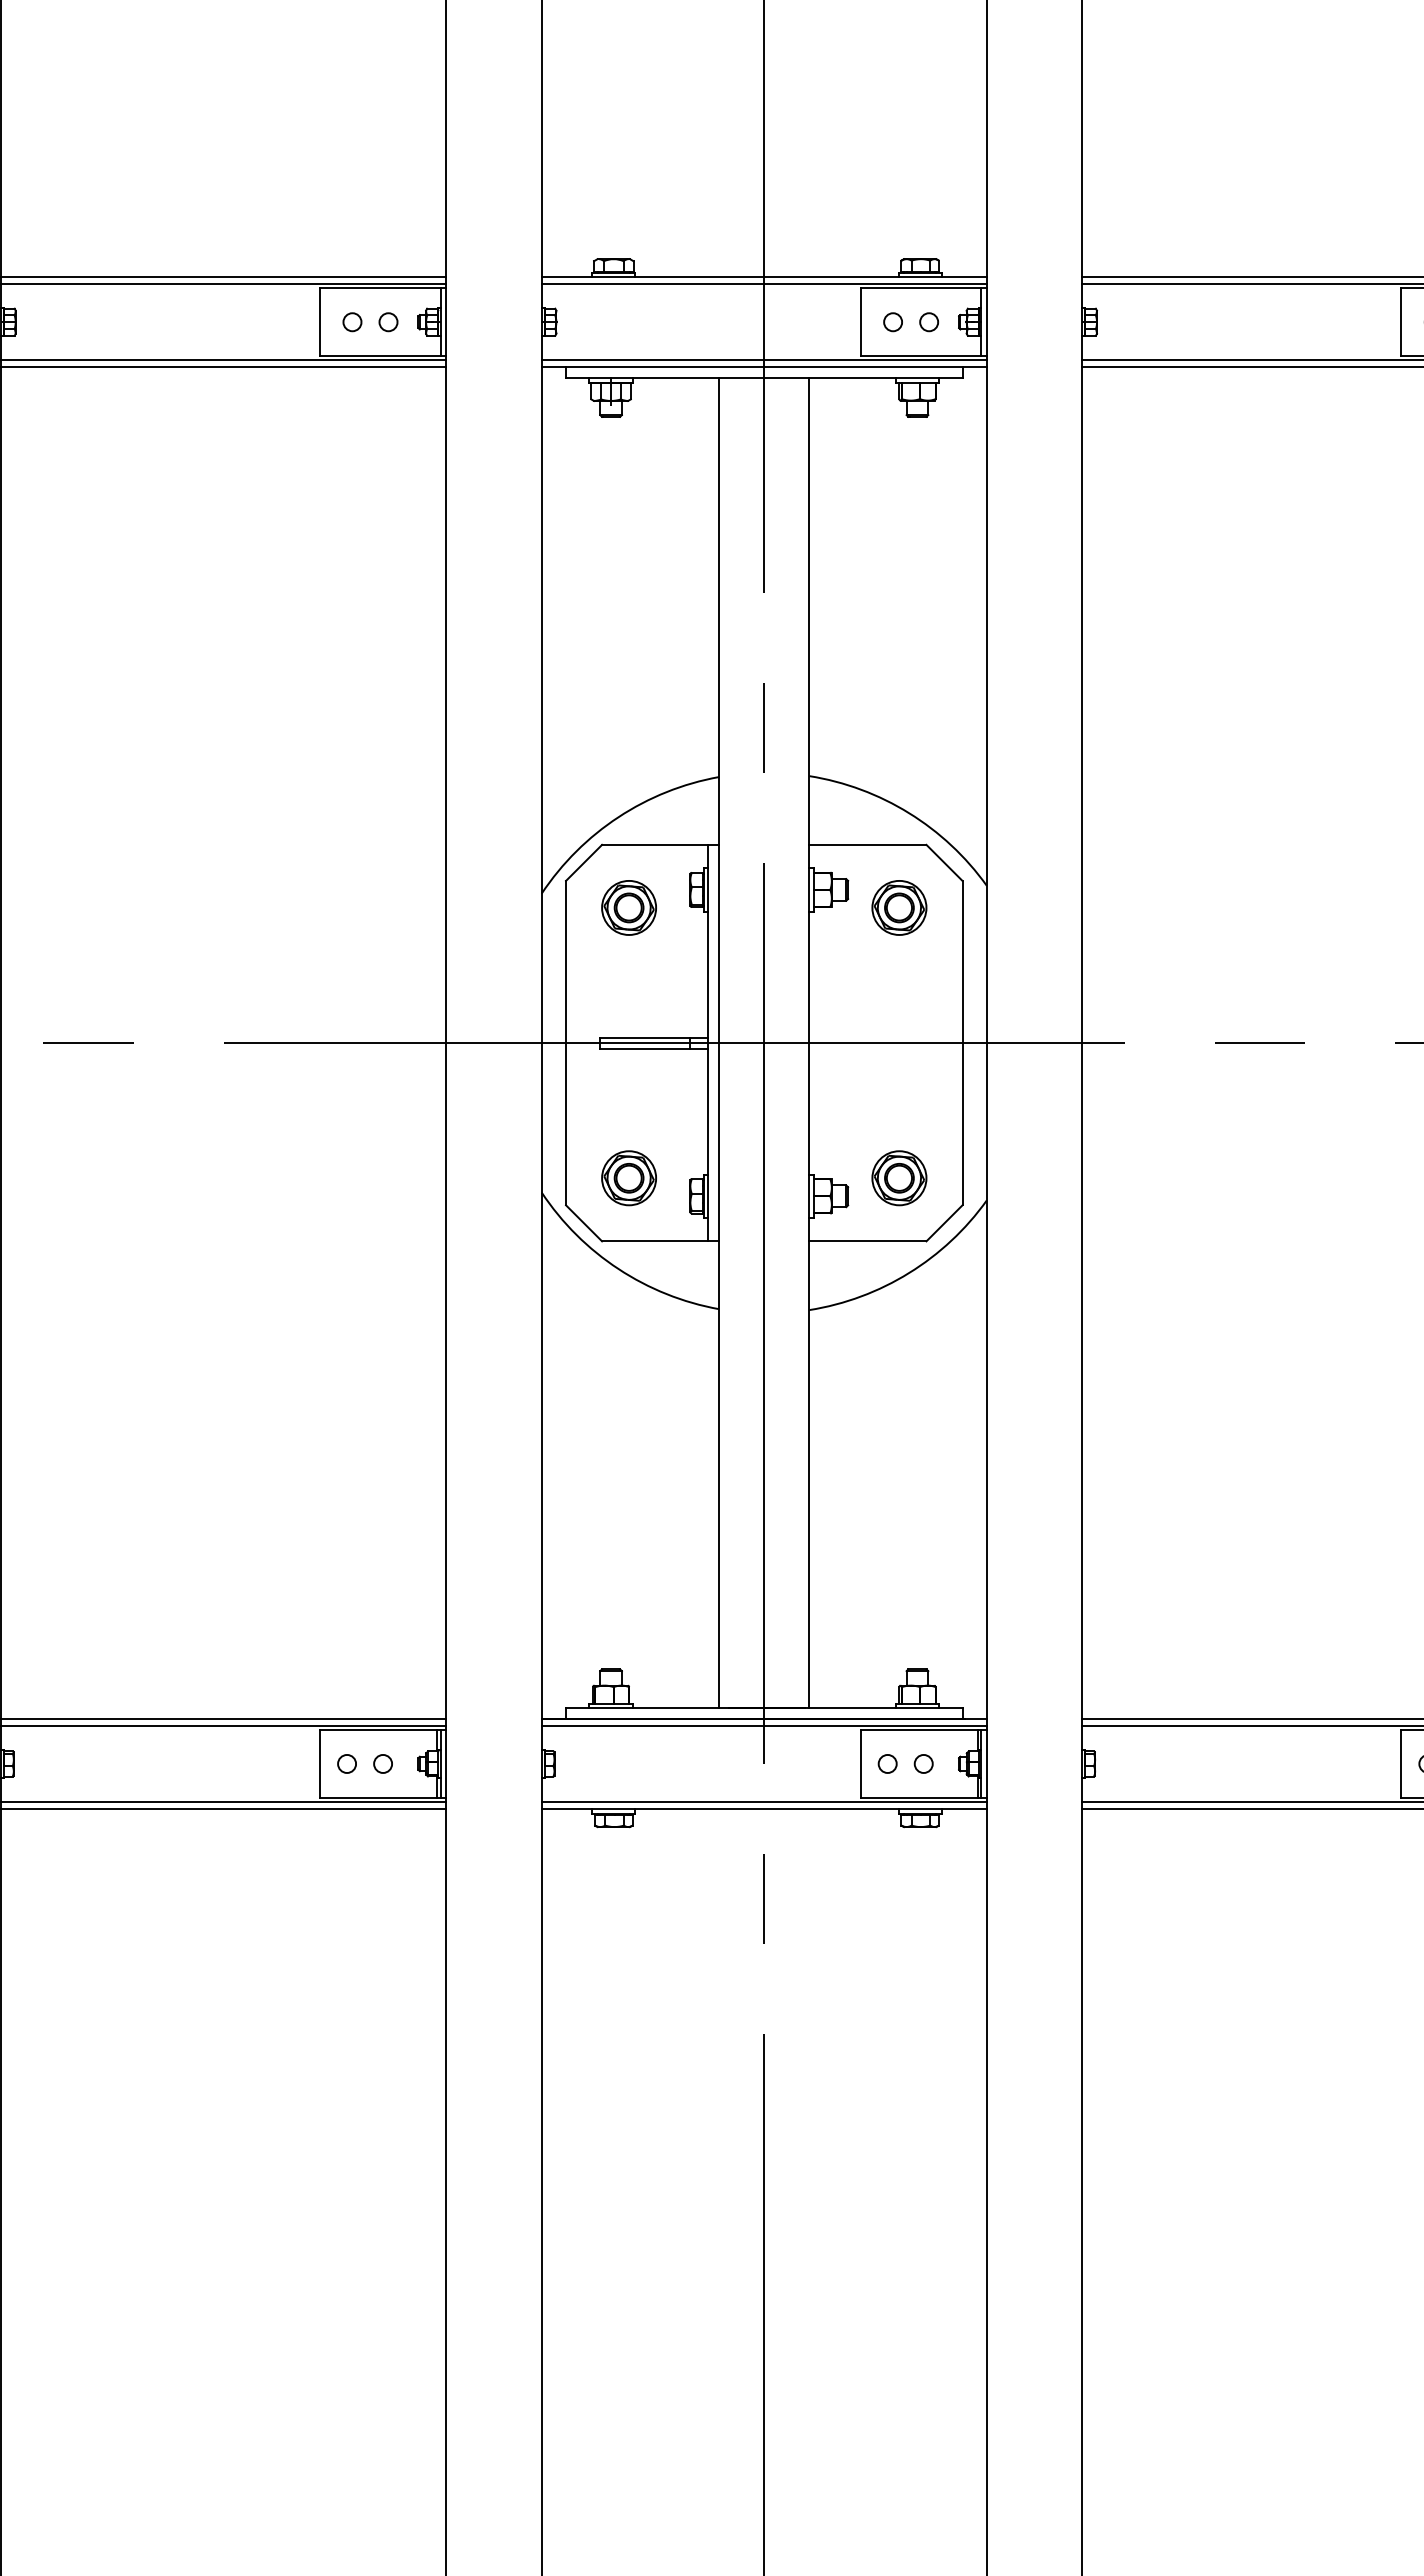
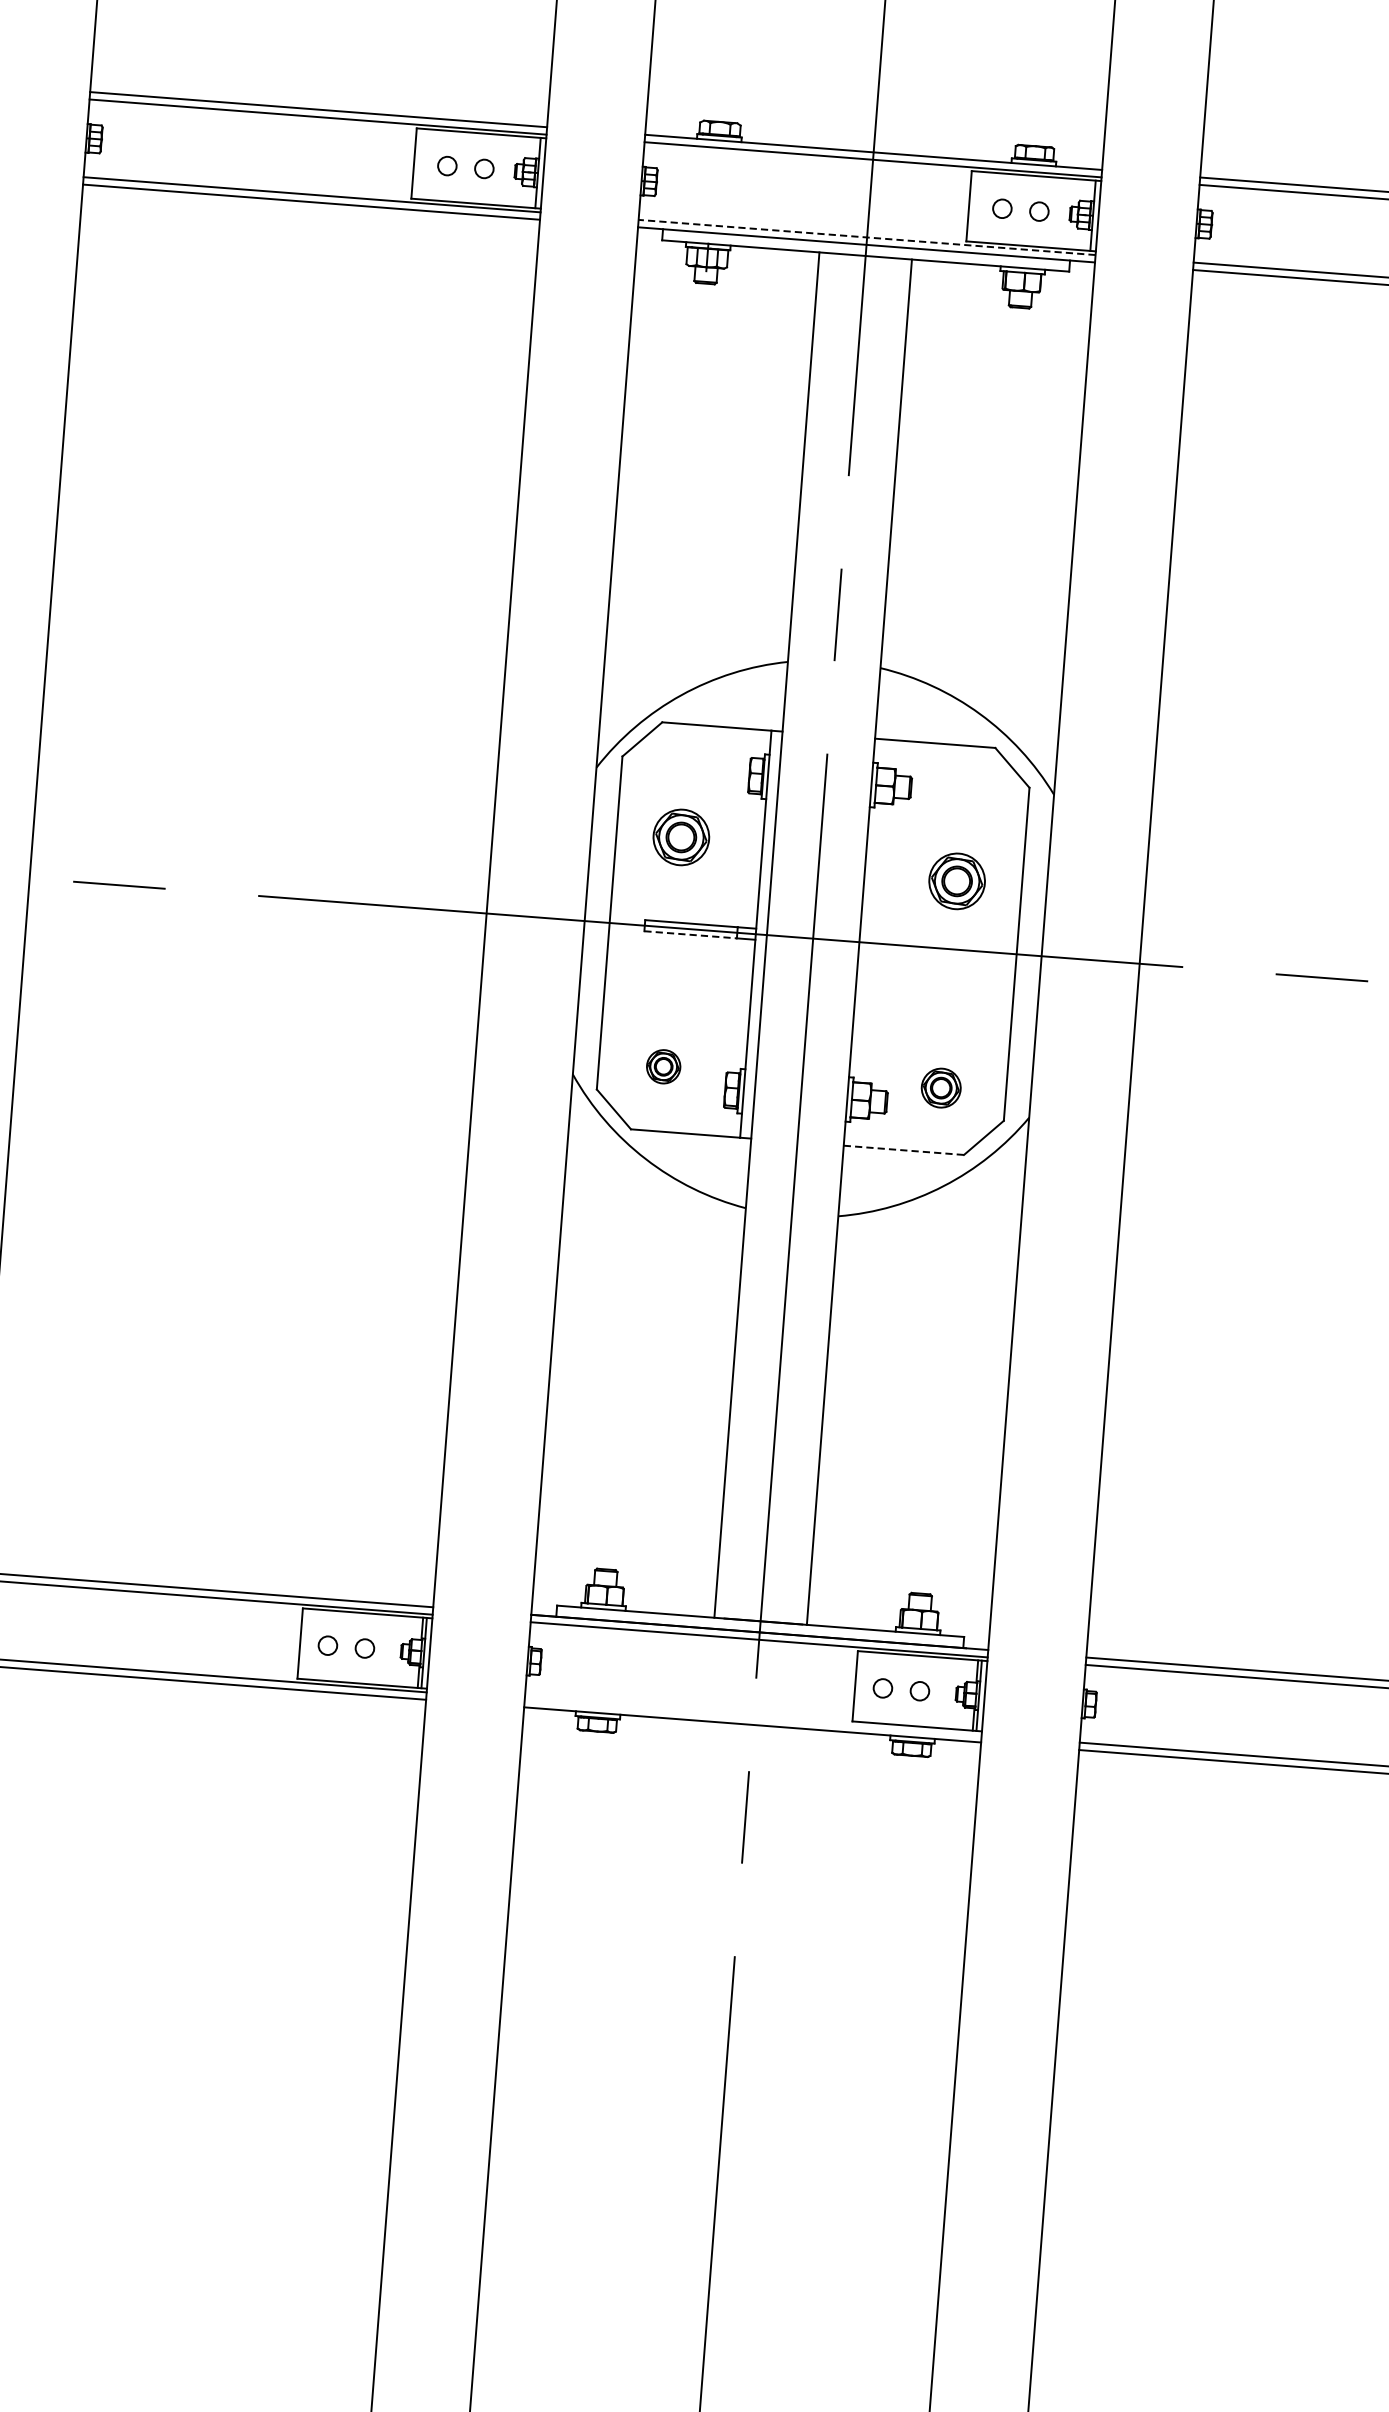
line: (764, 360) -> (867, 237), solid -> dashed
part: (628, 907) -> (680, 836), moved
part: (899, 907) -> (957, 880), moved
line: (645, 1048) -> (690, 934), solid -> dashed
part: (628, 1178) -> (663, 1066), size x0.6
part: (899, 1178) -> (941, 1088), size x0.7
line: (867, 1241) -> (903, 1150), solid -> dashed
line: (763, 1801) -> (752, 1717), removed

